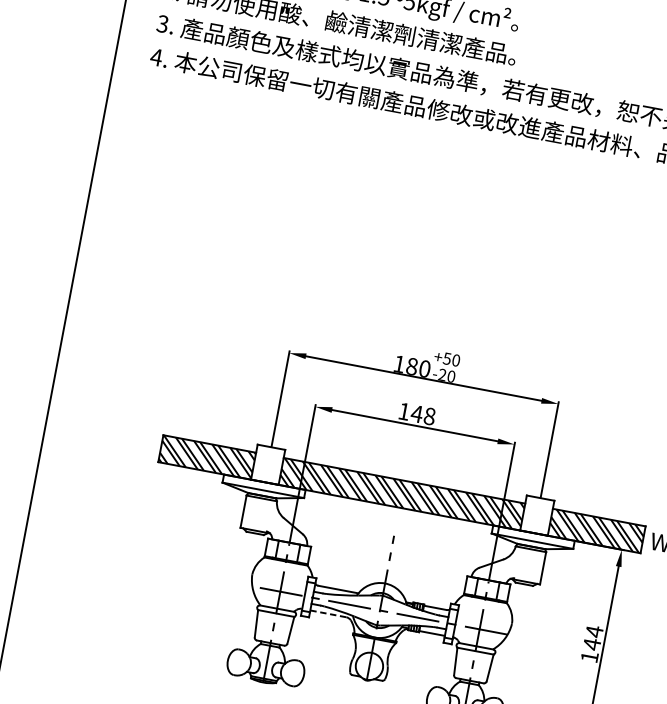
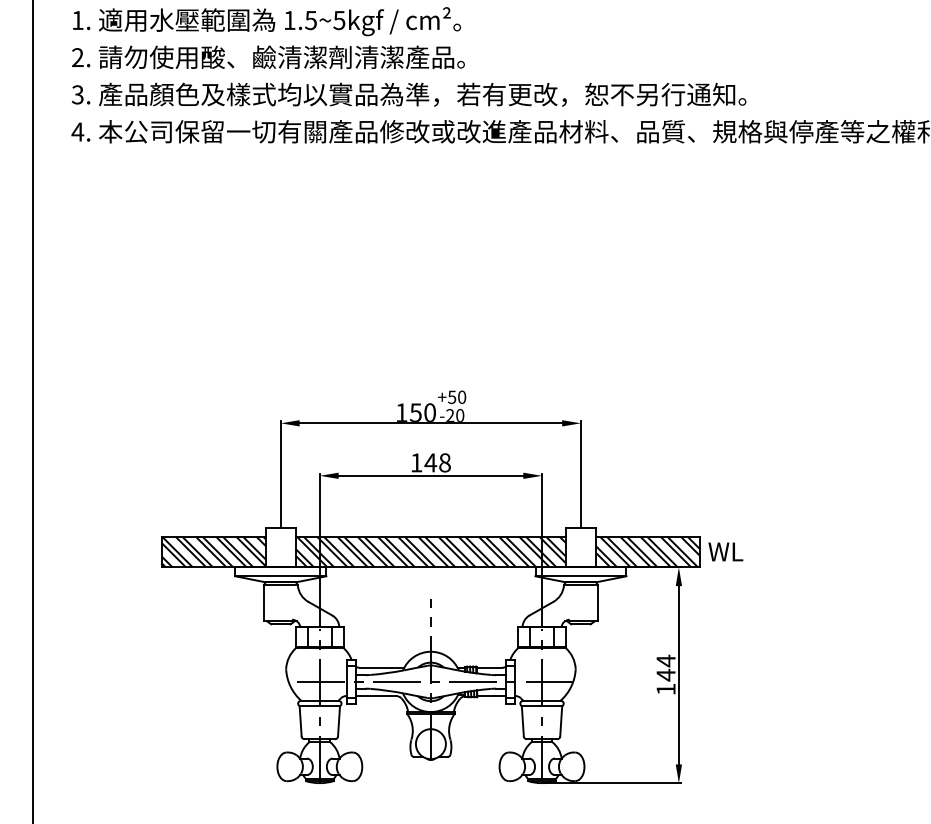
text: (411, 366) -> (415, 412), 180 -> 150
line: (328, 614) -> (376, 696), dashed -> solid

